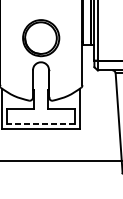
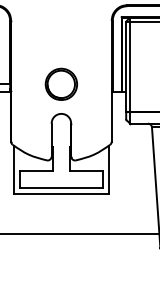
part: (40, 37) -> (60, 83), size x0.71
line: (40, 123) -> (60, 188), dashed -> solid

